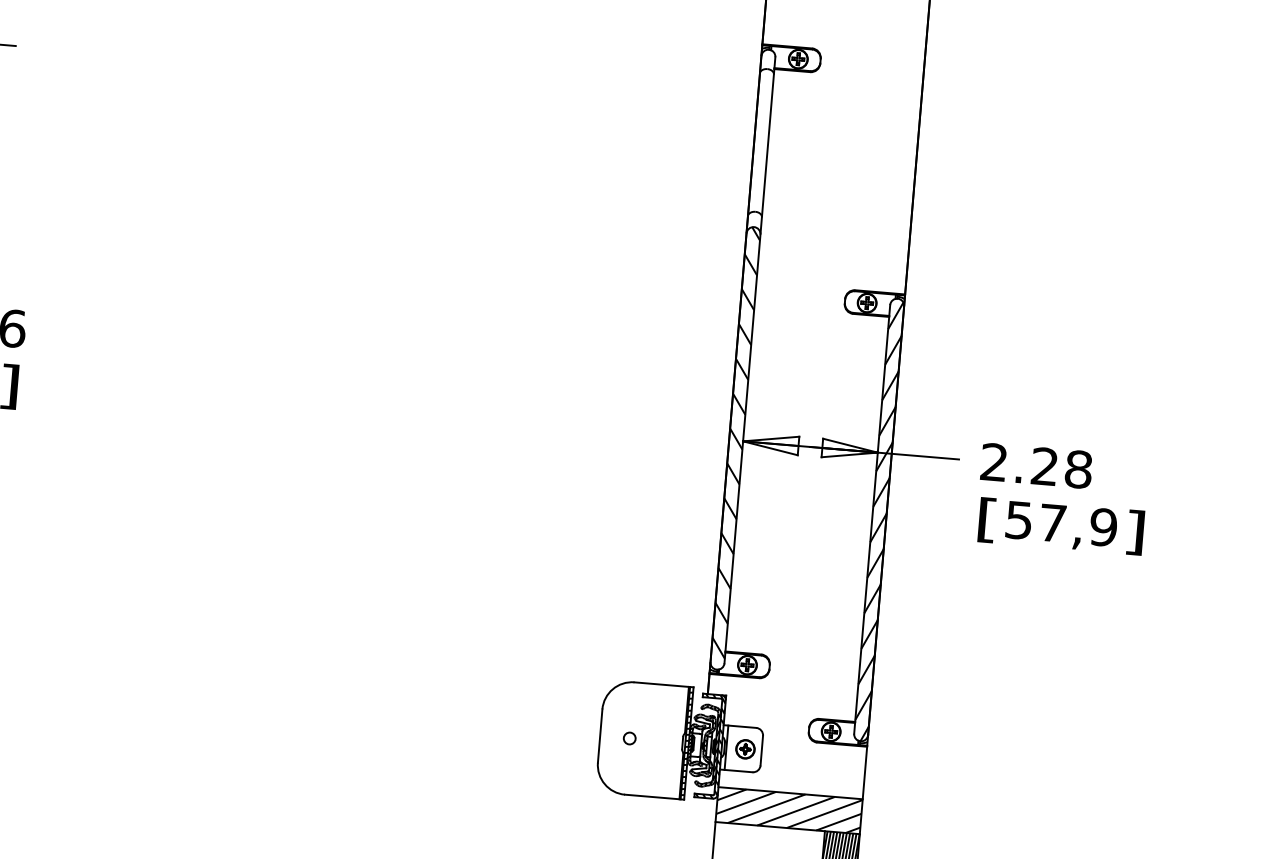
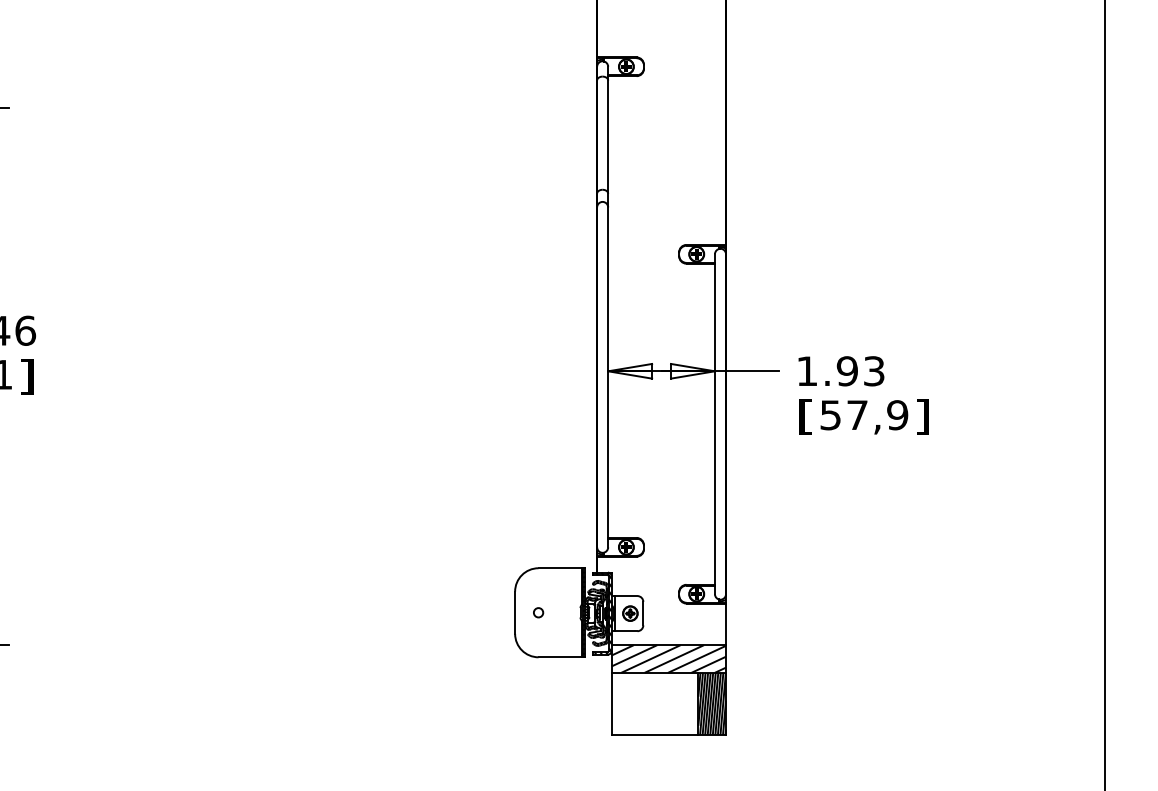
hatch: (735, 442) -> (602, 372), removed
text: (1036, 466) -> (840, 371), 2.28 -> 1.93
hatch: (879, 521) -> (720, 425), removed

